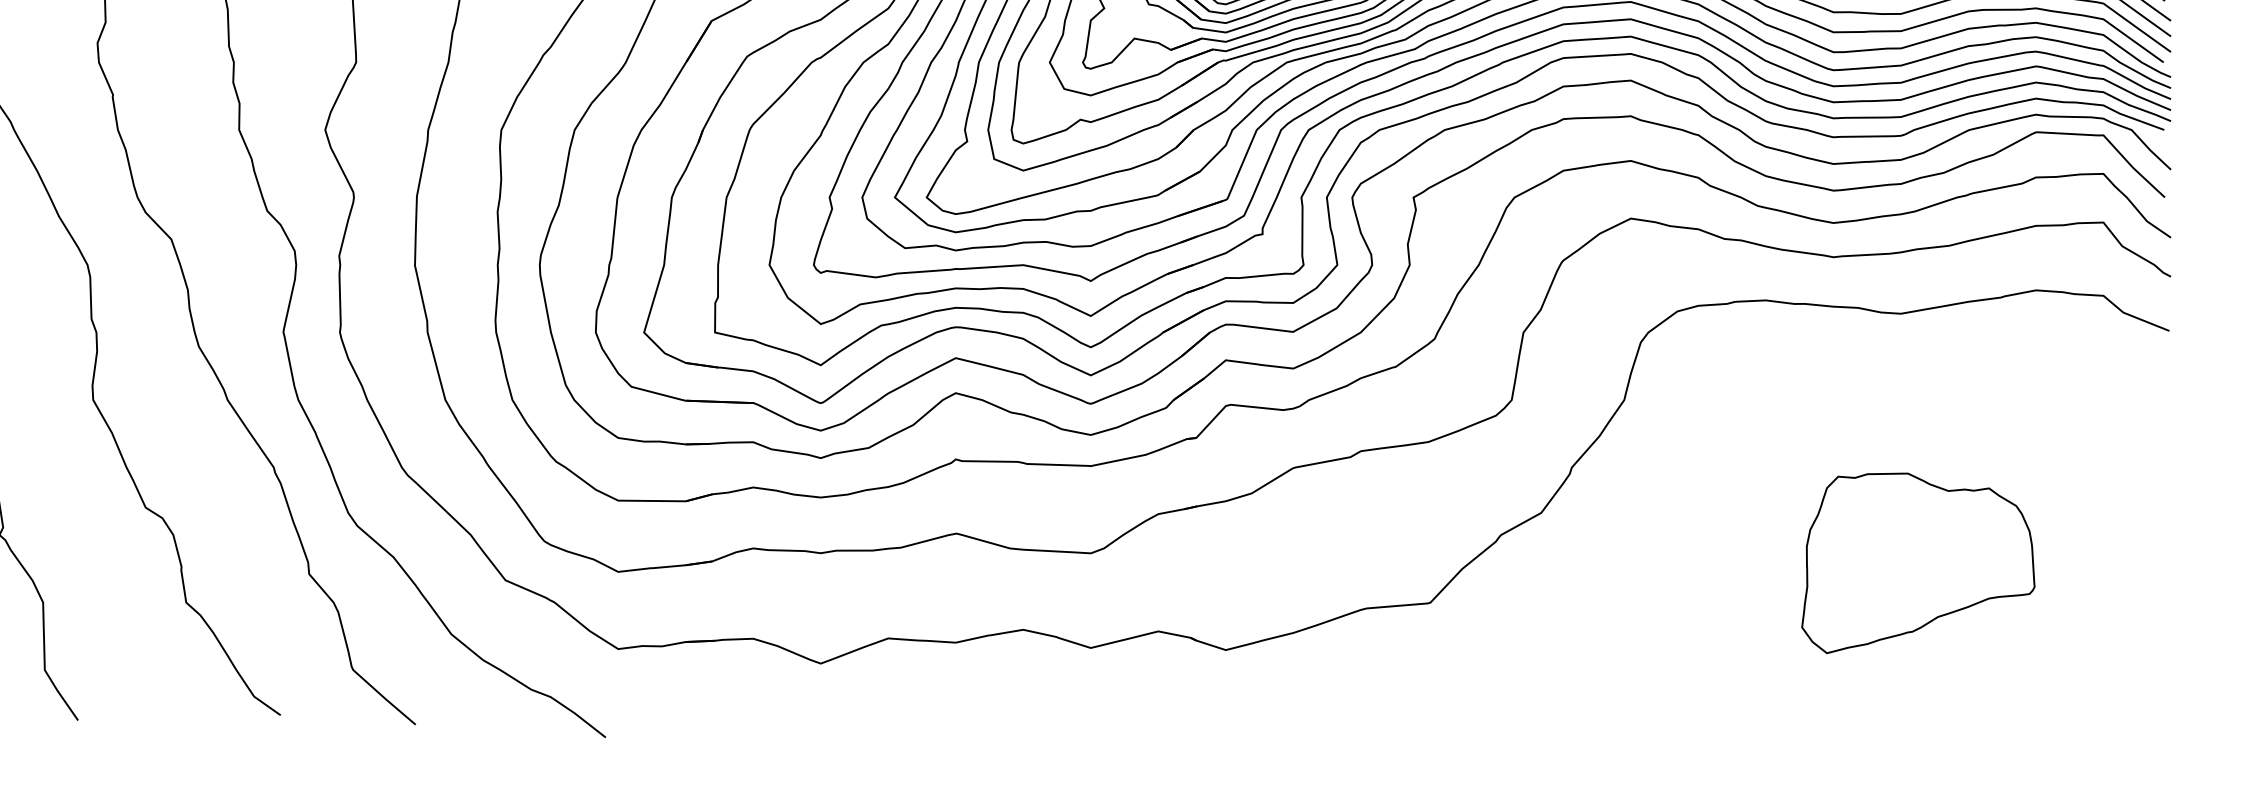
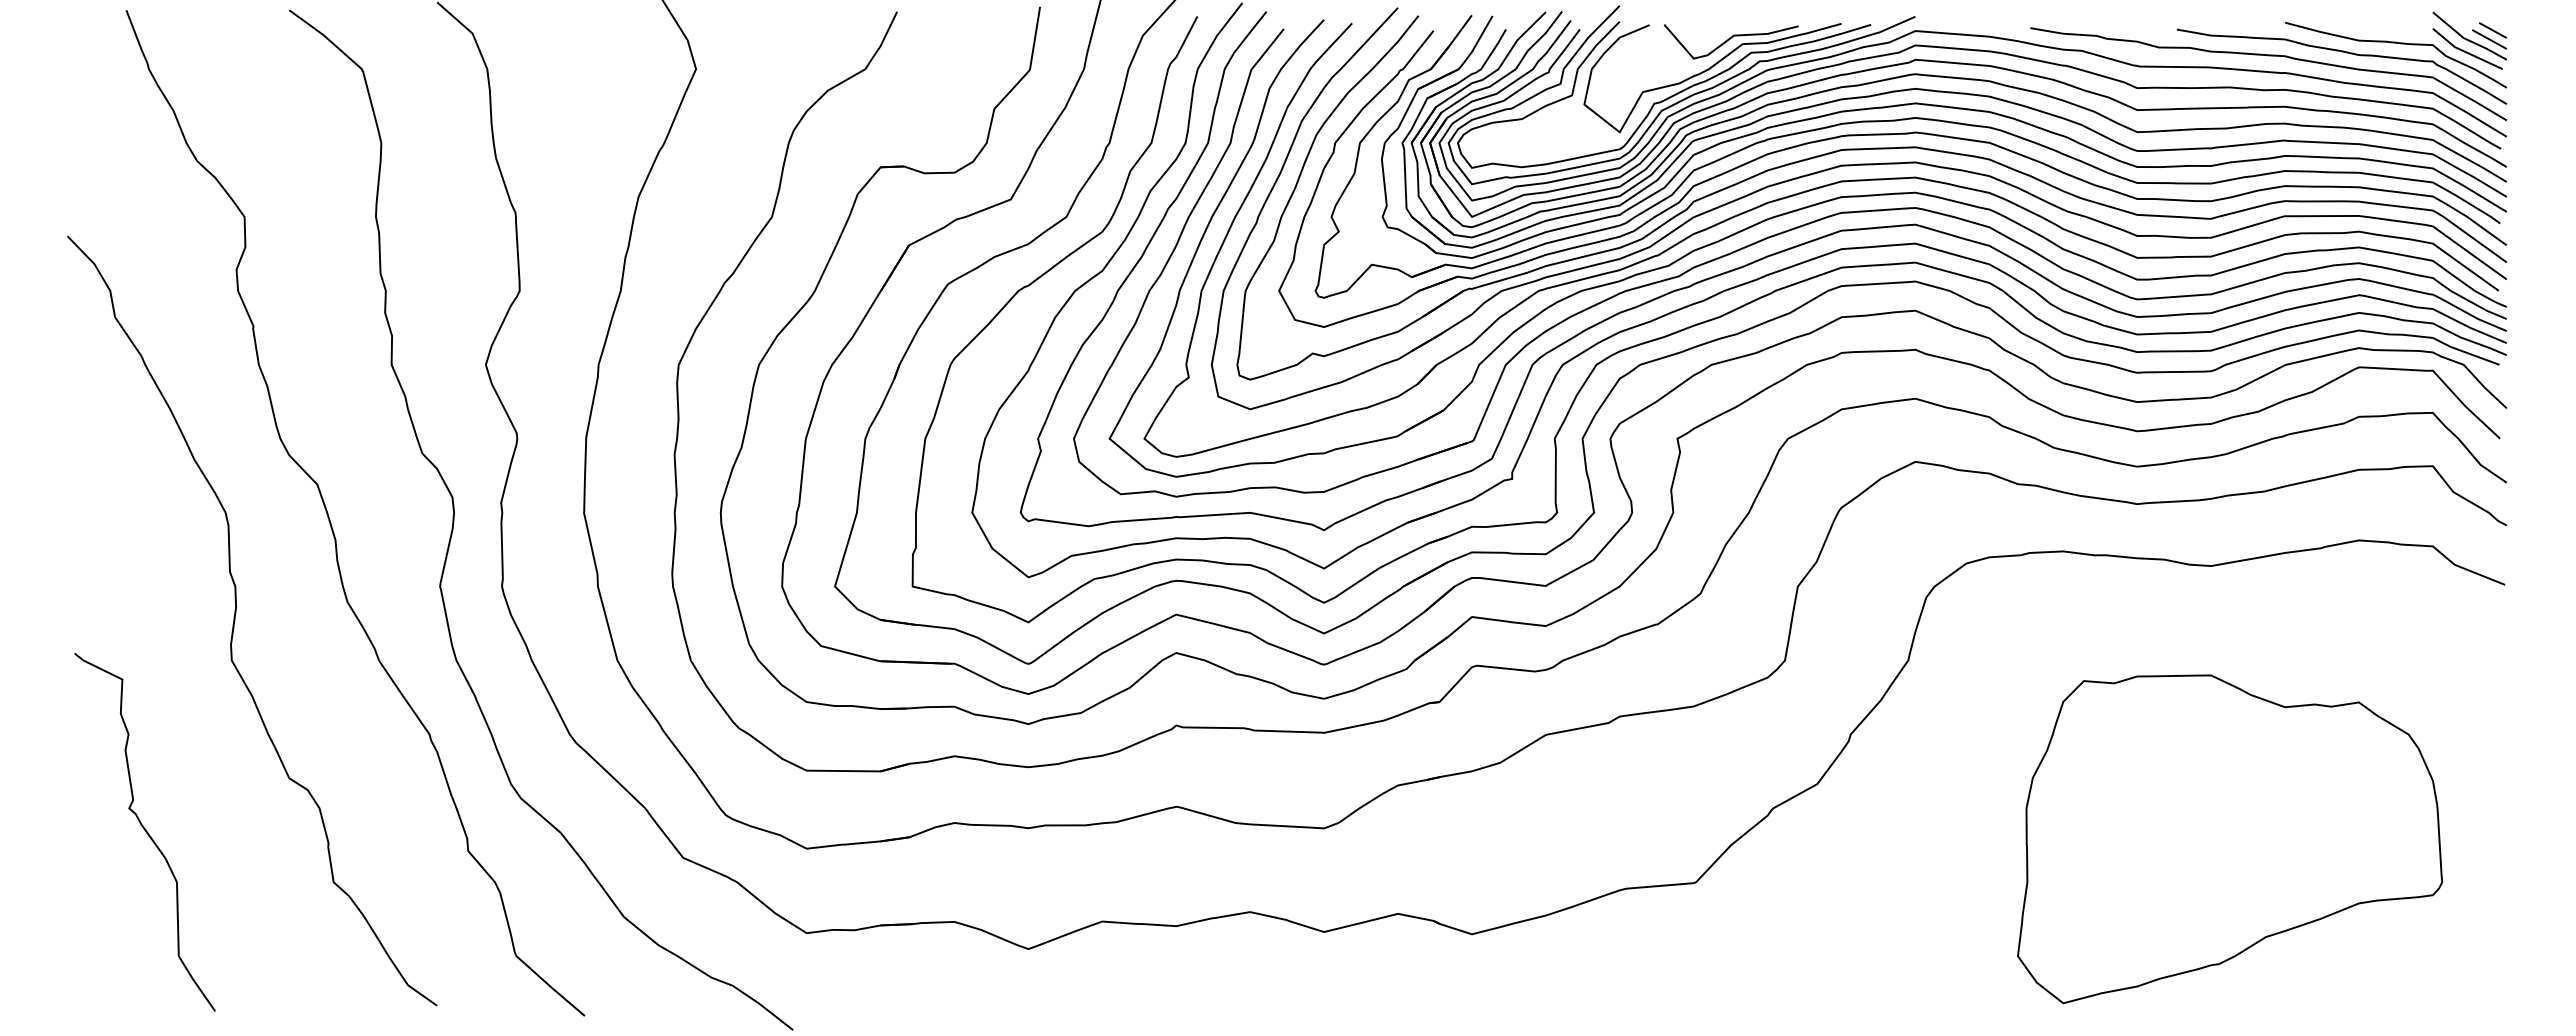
part: (1918, 563) -> (2230, 839), size x1.67

